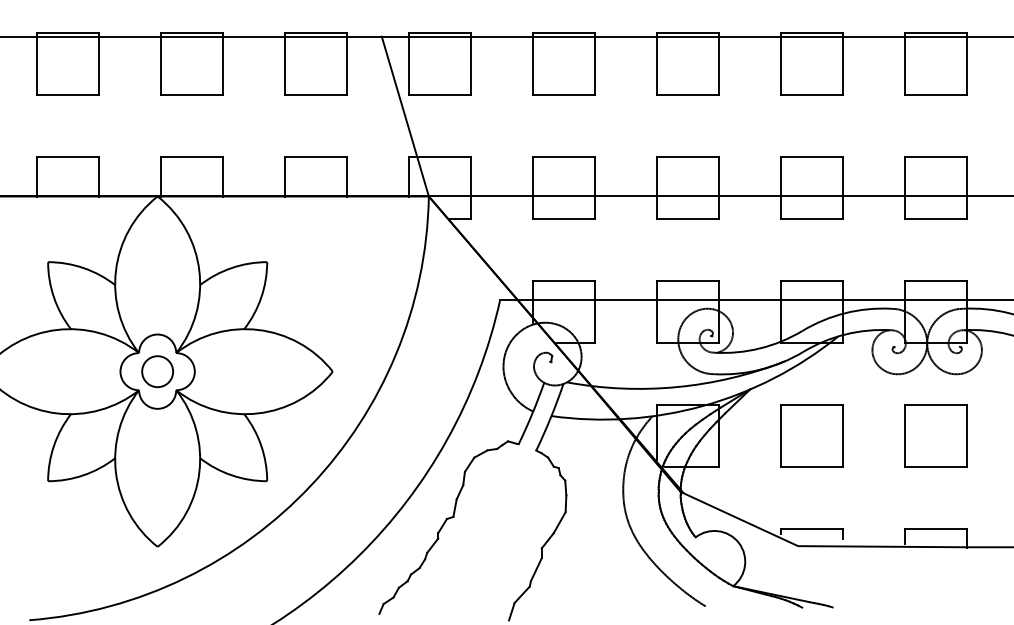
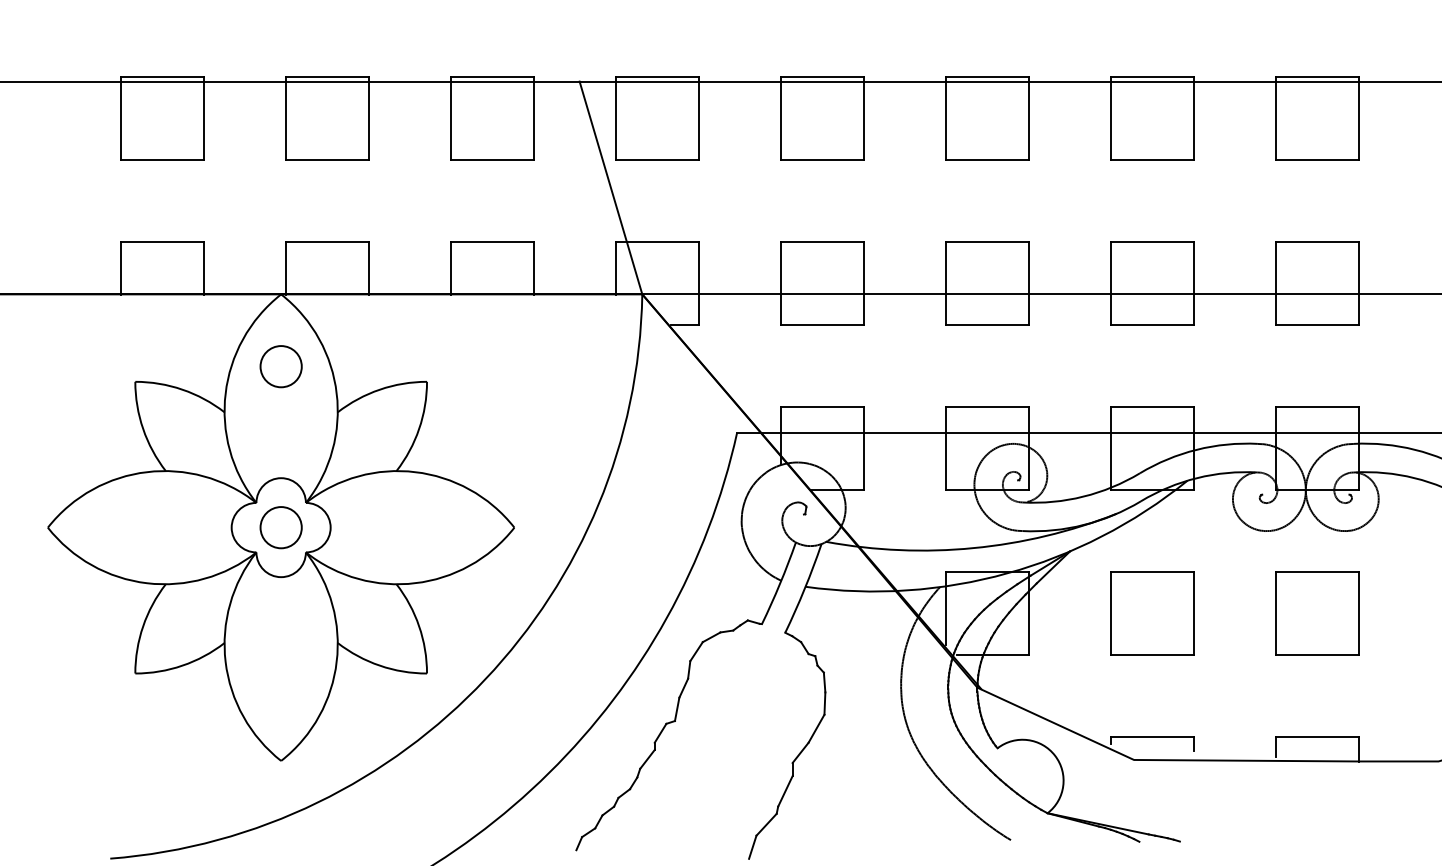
circle: (157, 250) -> (280, 366), added

